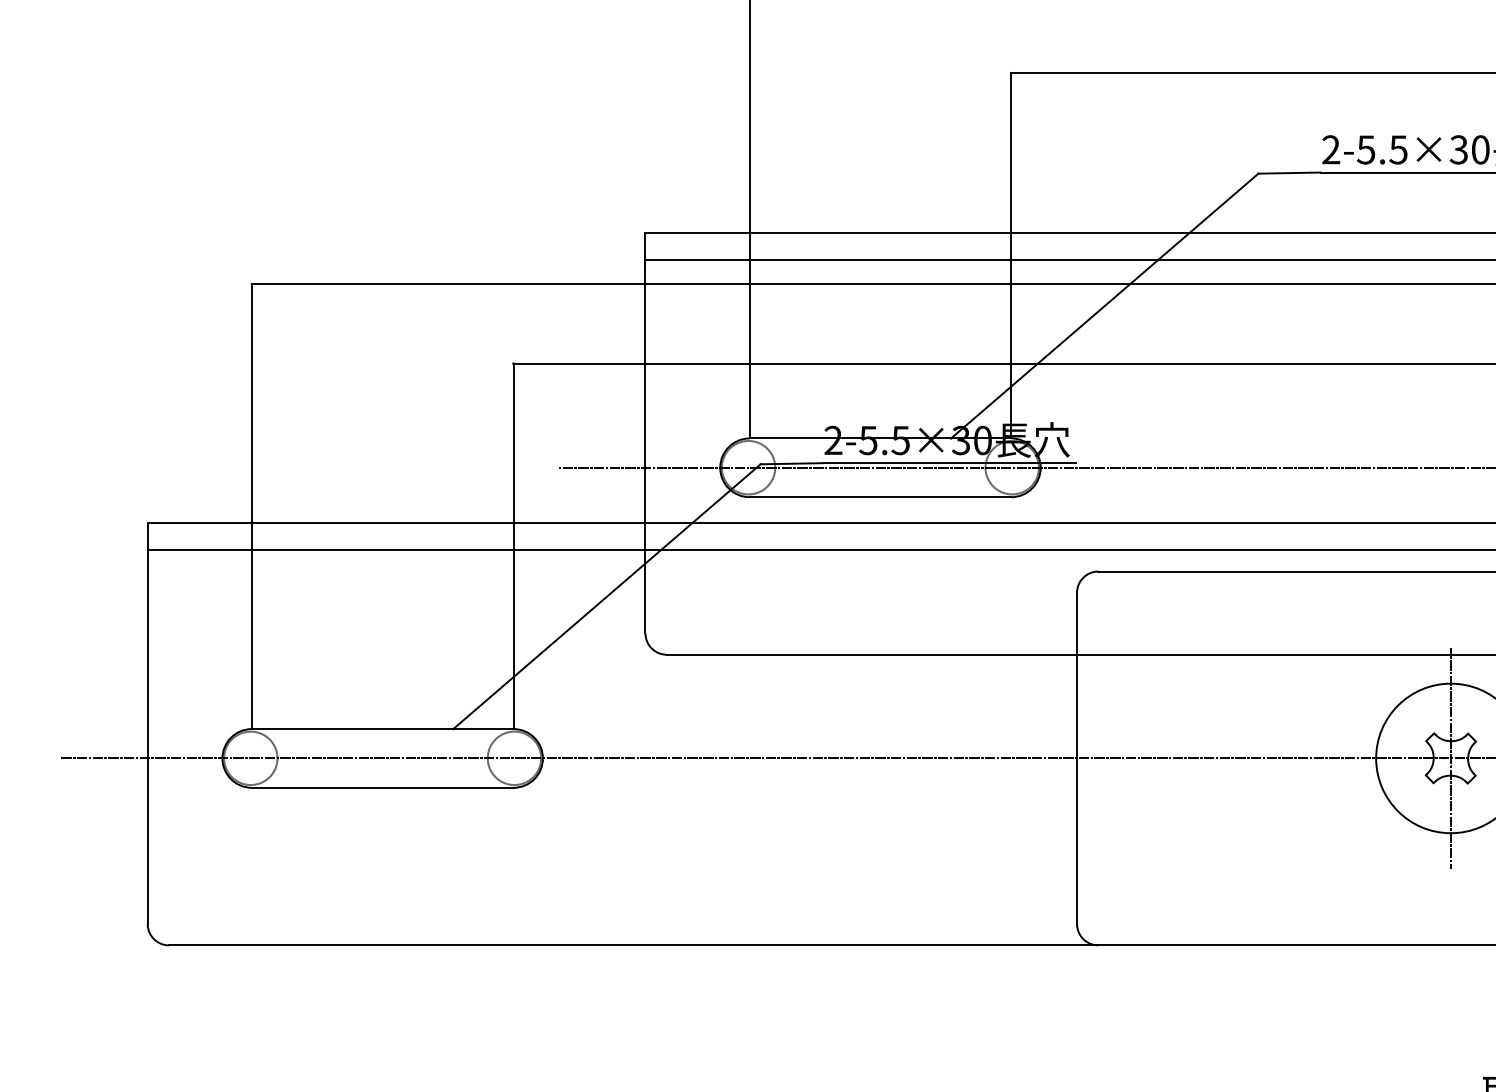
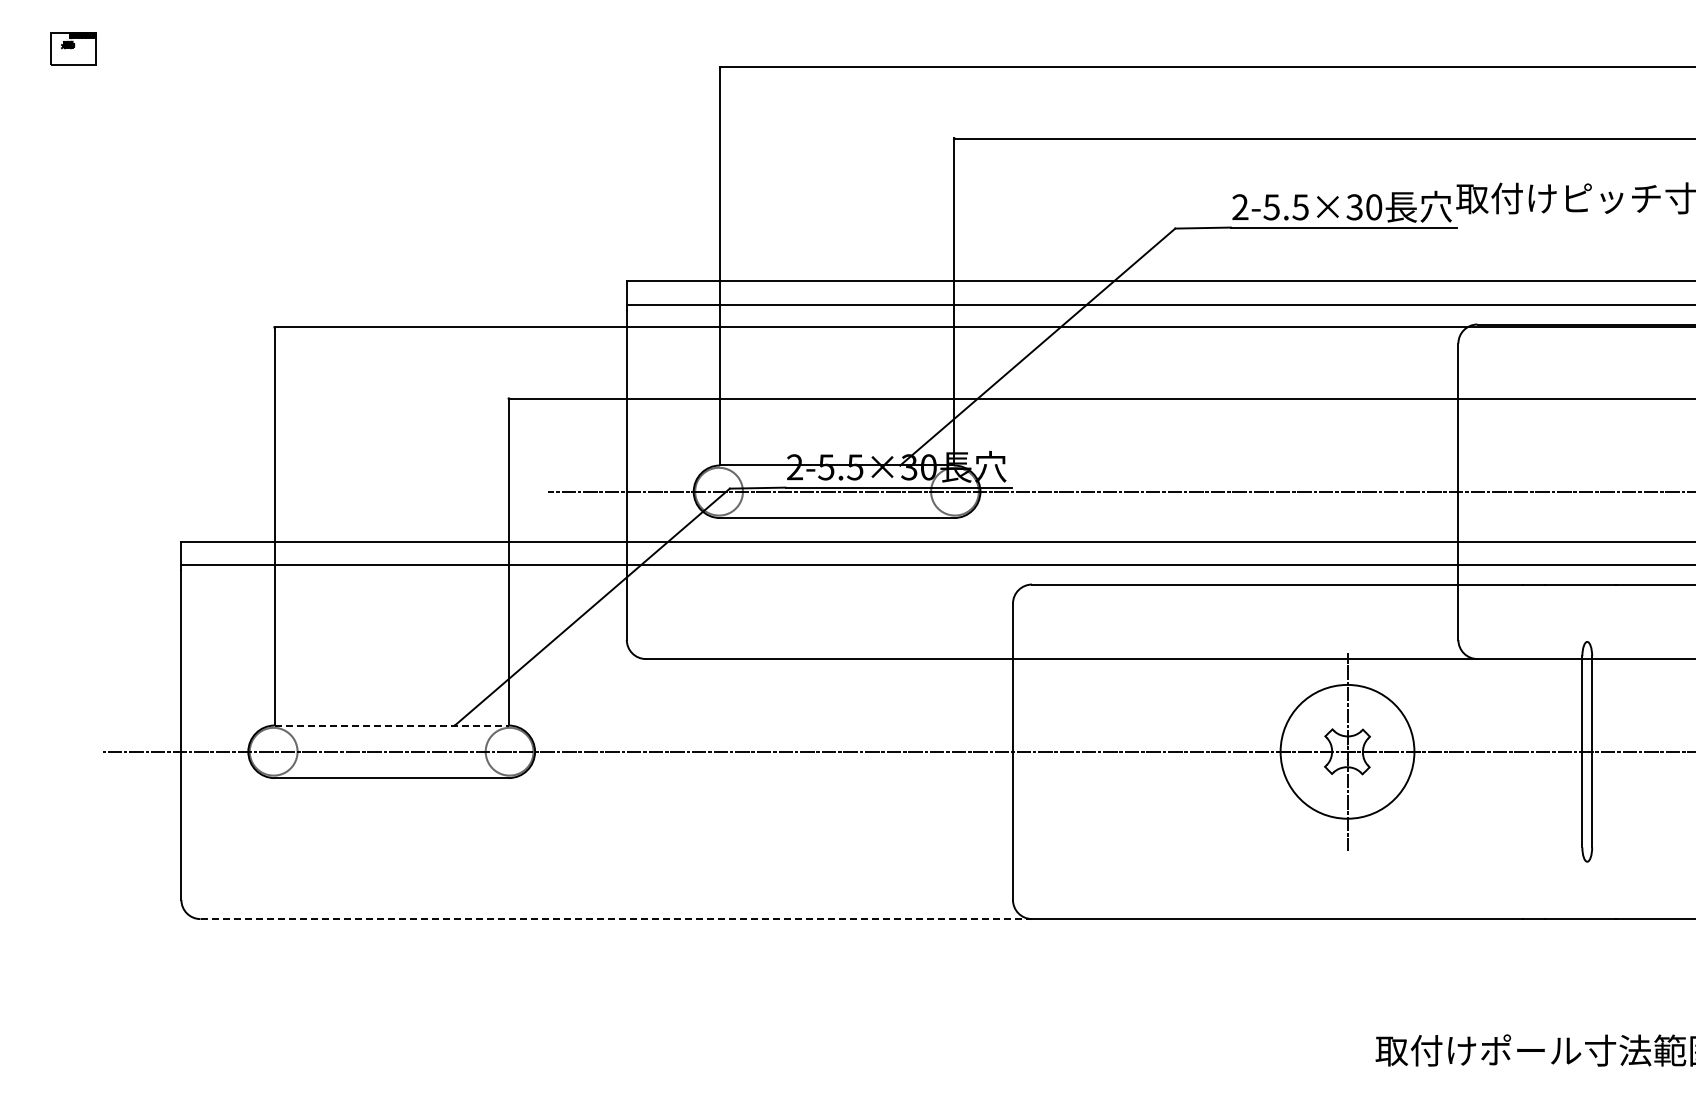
line: (383, 729) -> (392, 725), solid -> dashed
line: (633, 945) -> (616, 919), solid -> dashed

